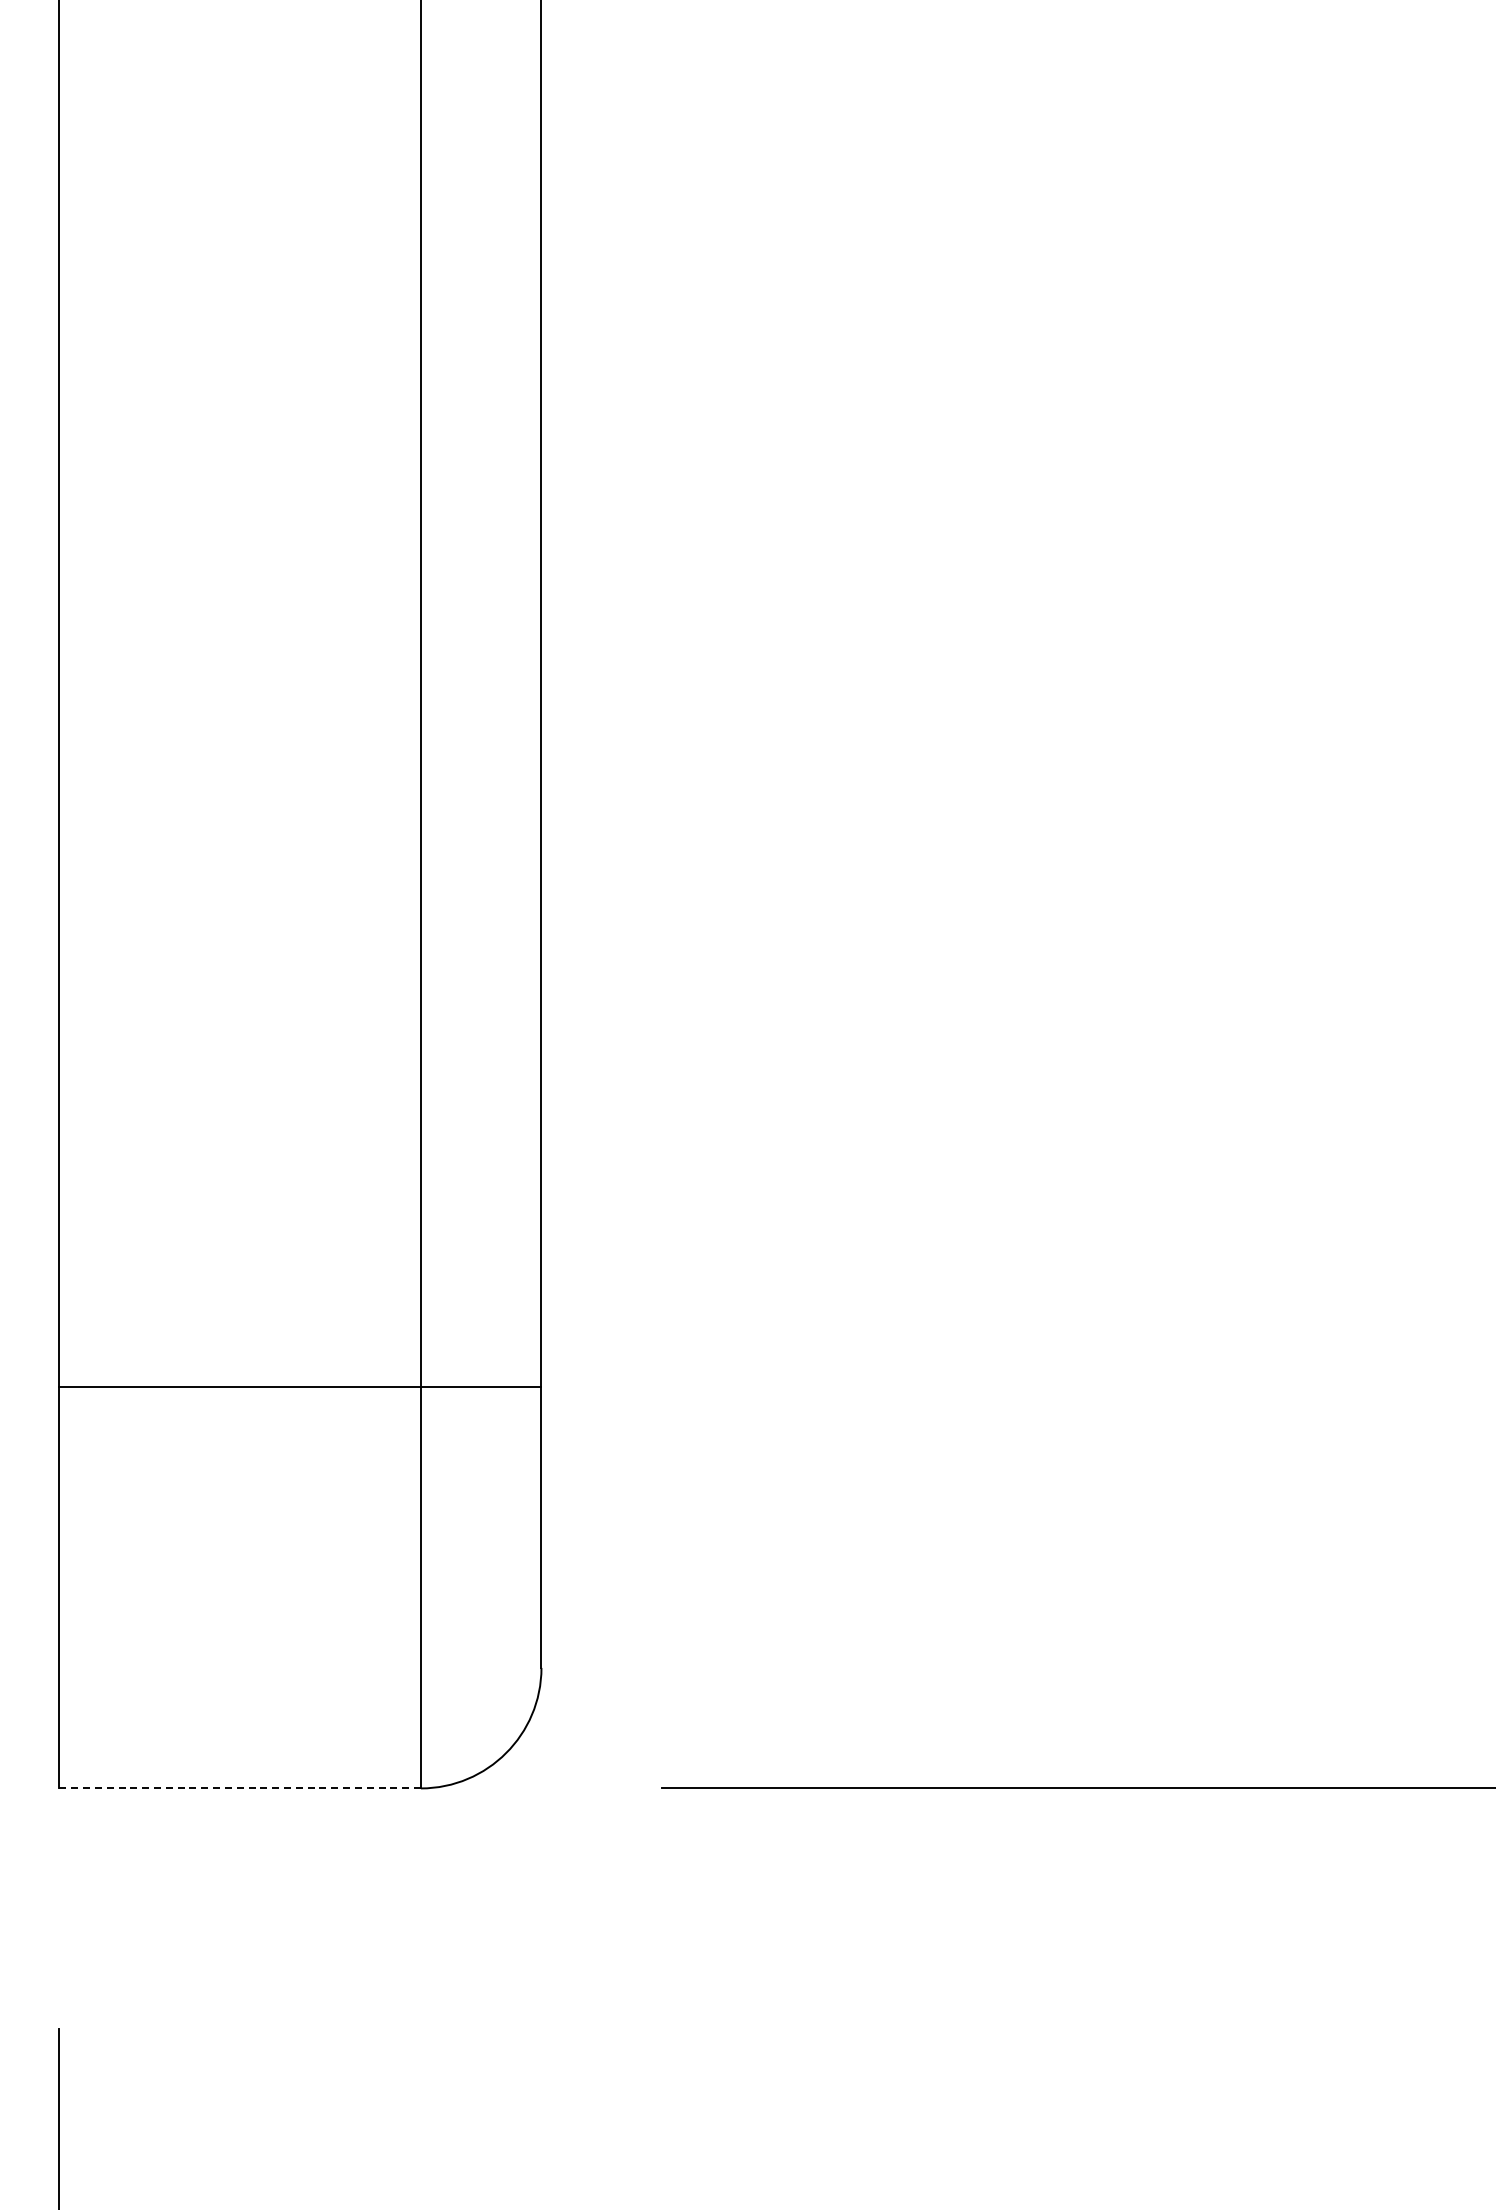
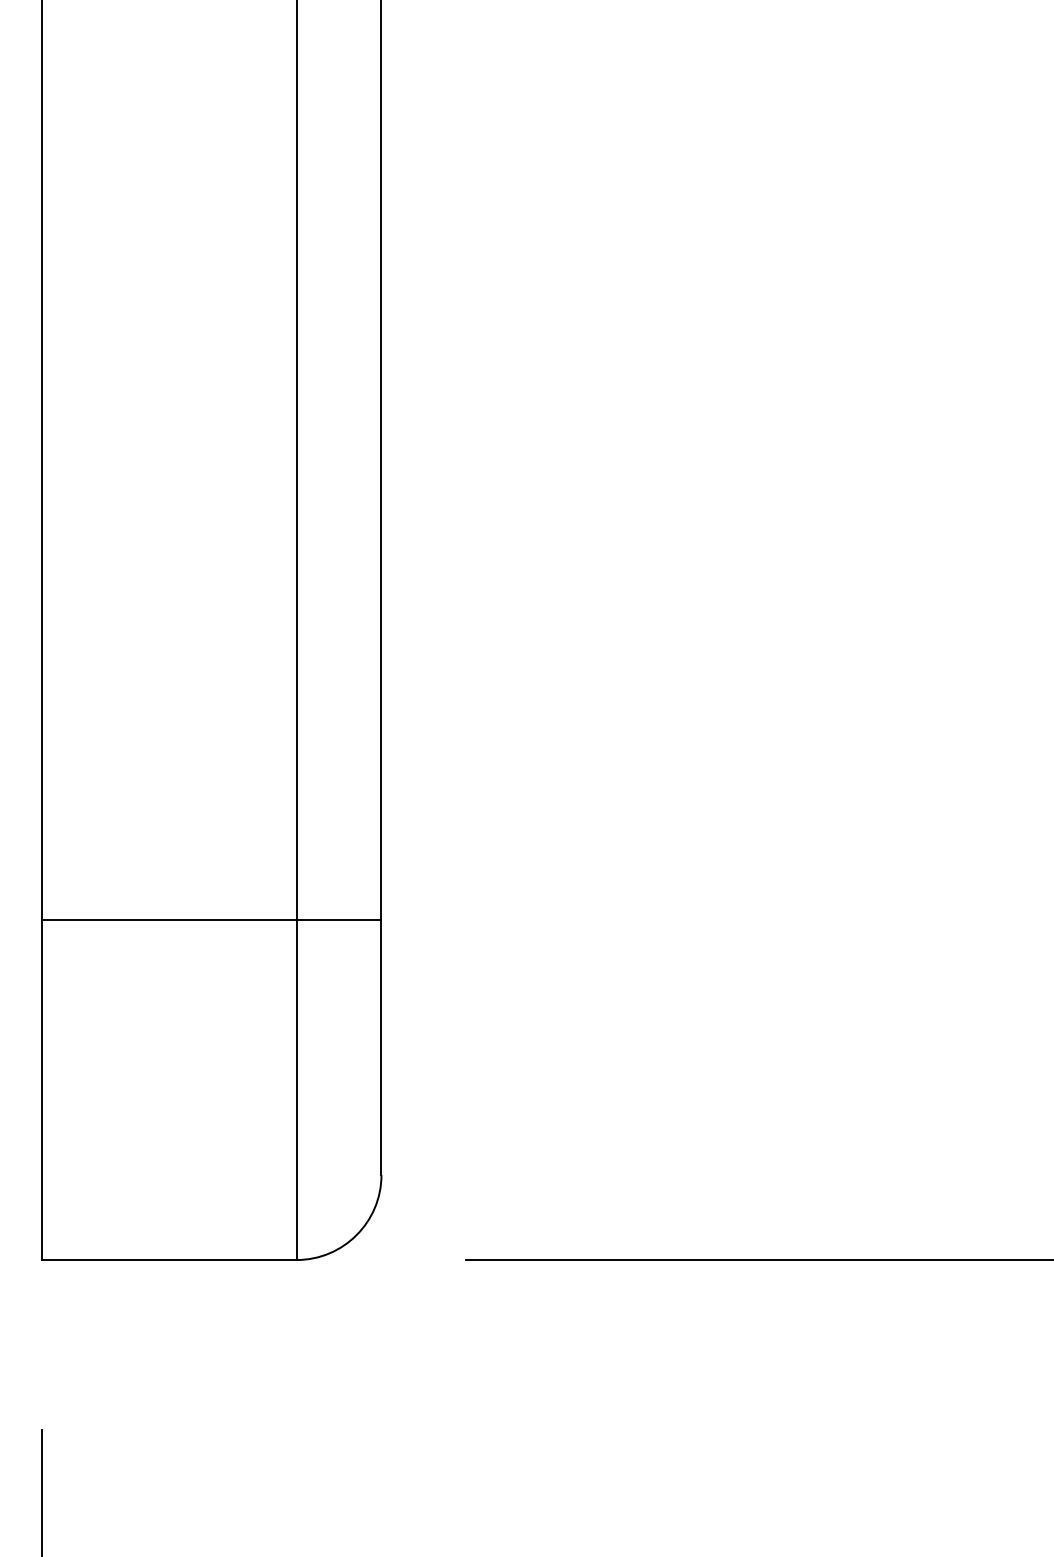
line: (300, 1387) -> (211, 920), moved
line: (240, 1788) -> (169, 1260), dashed -> solid

